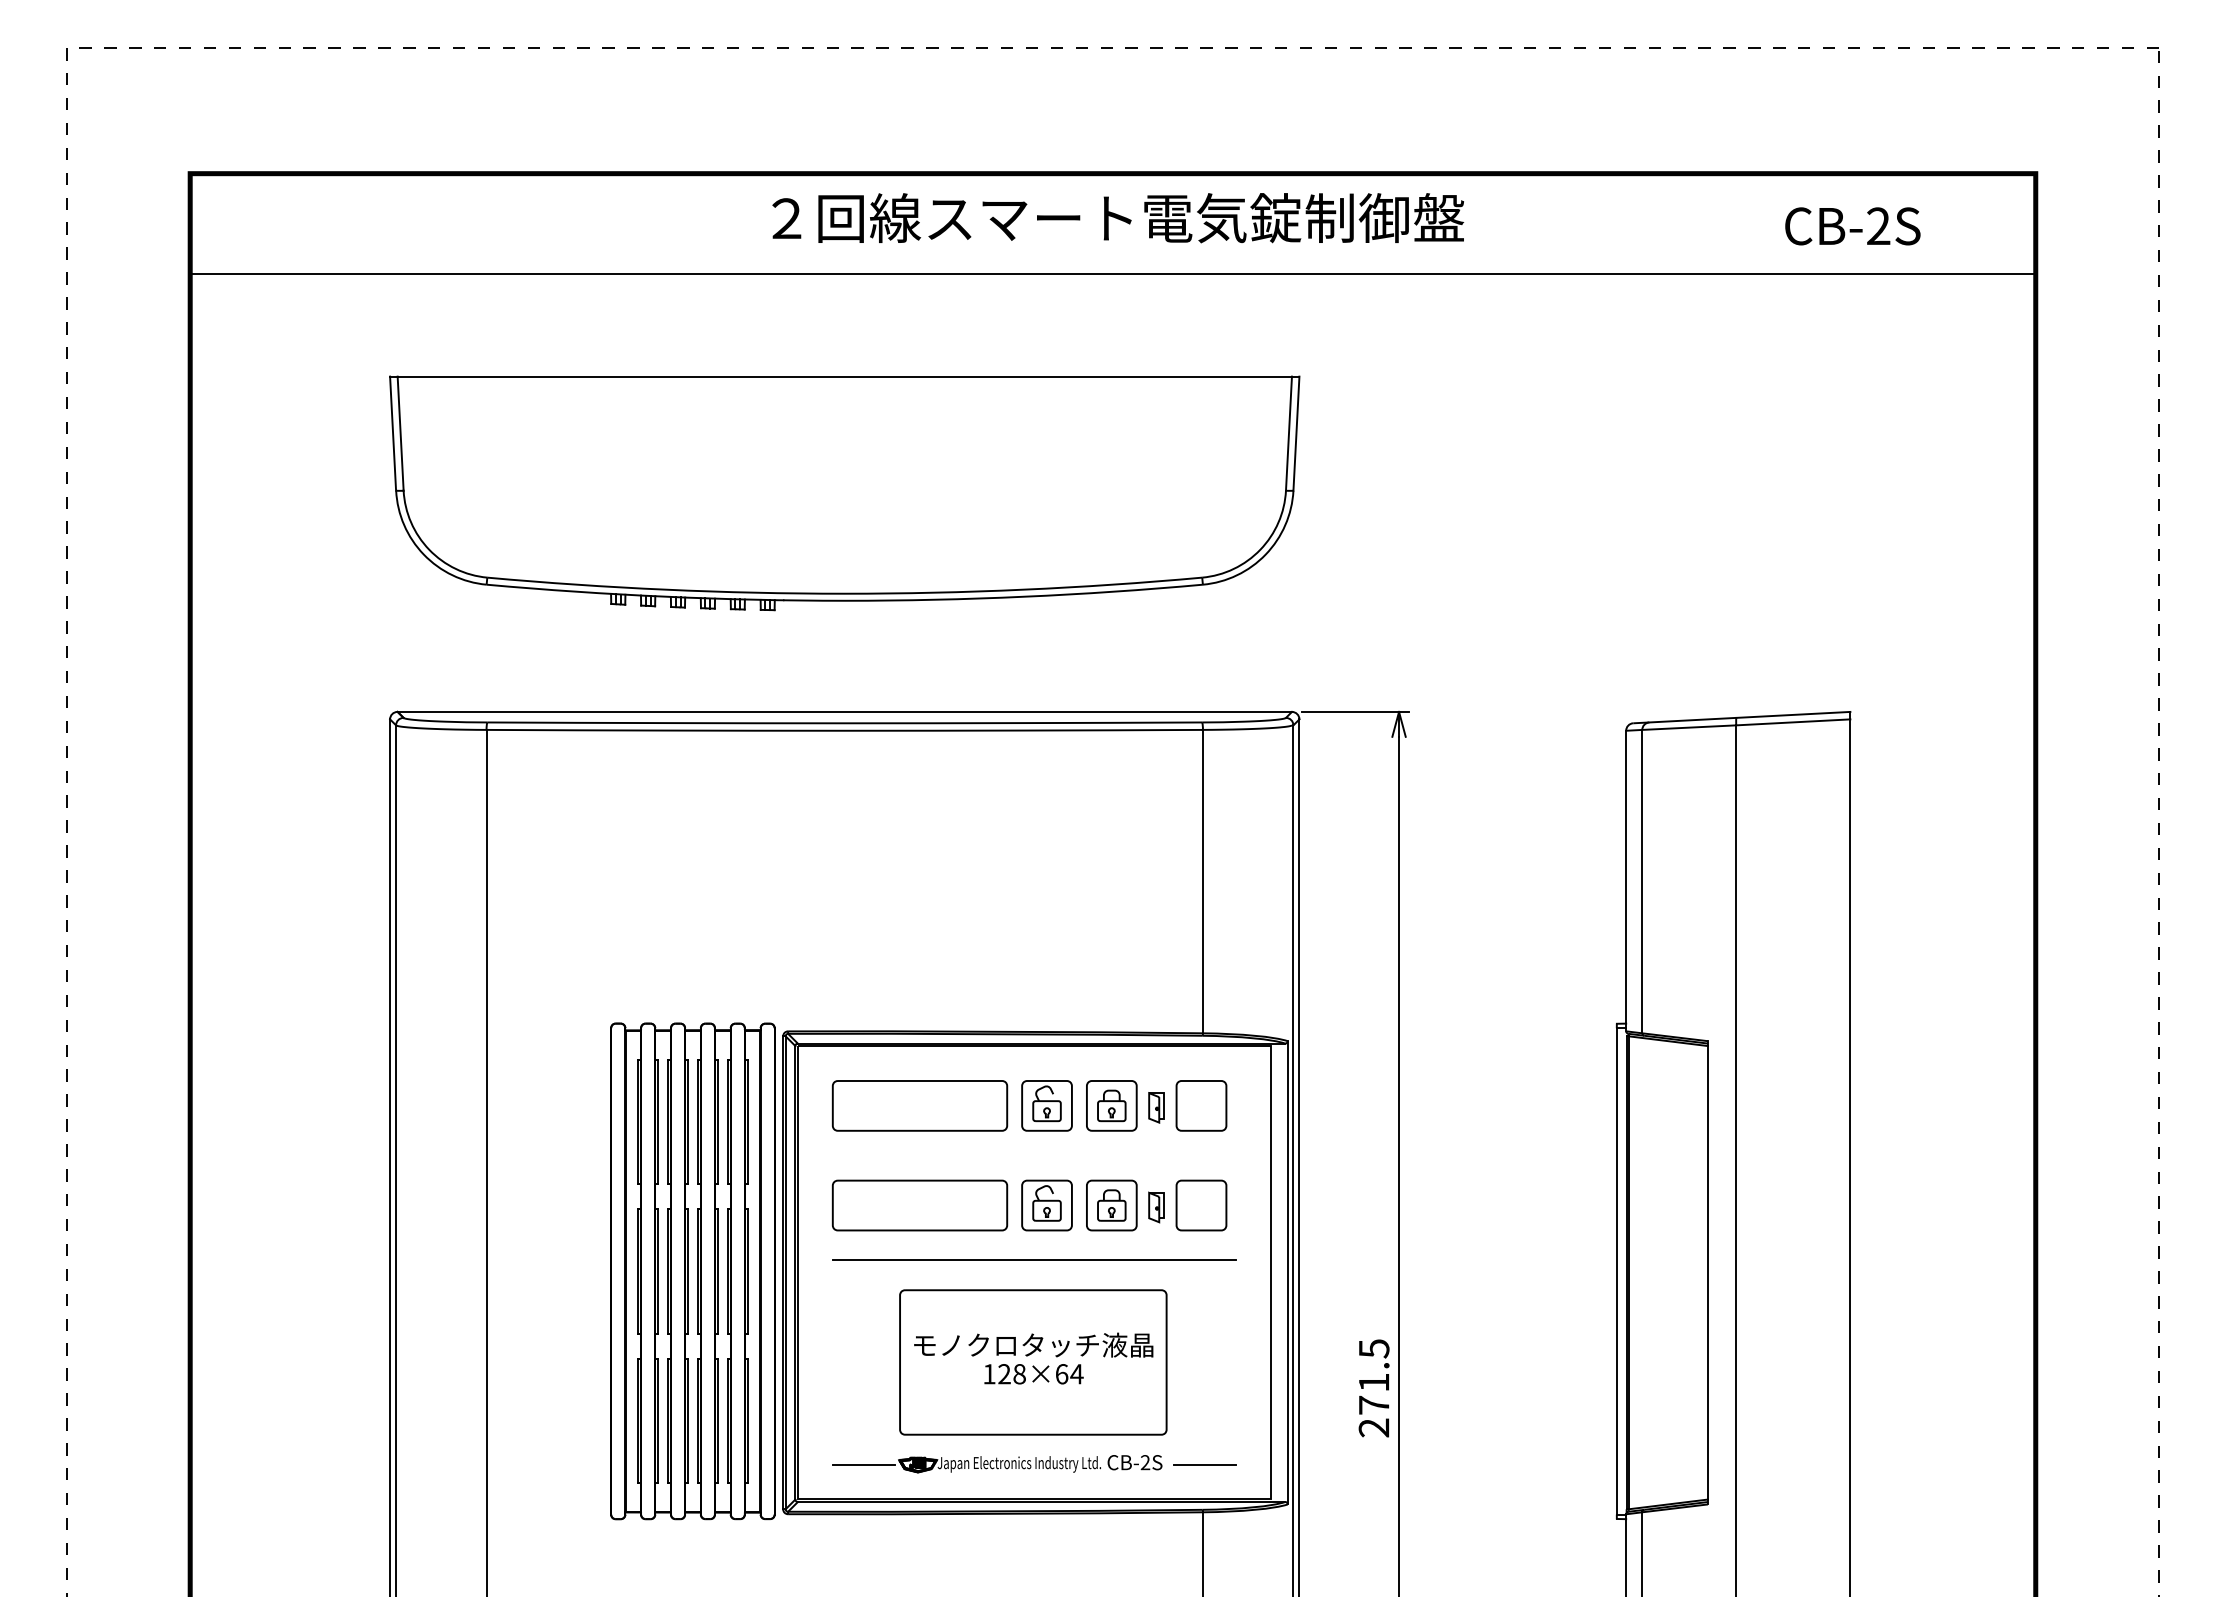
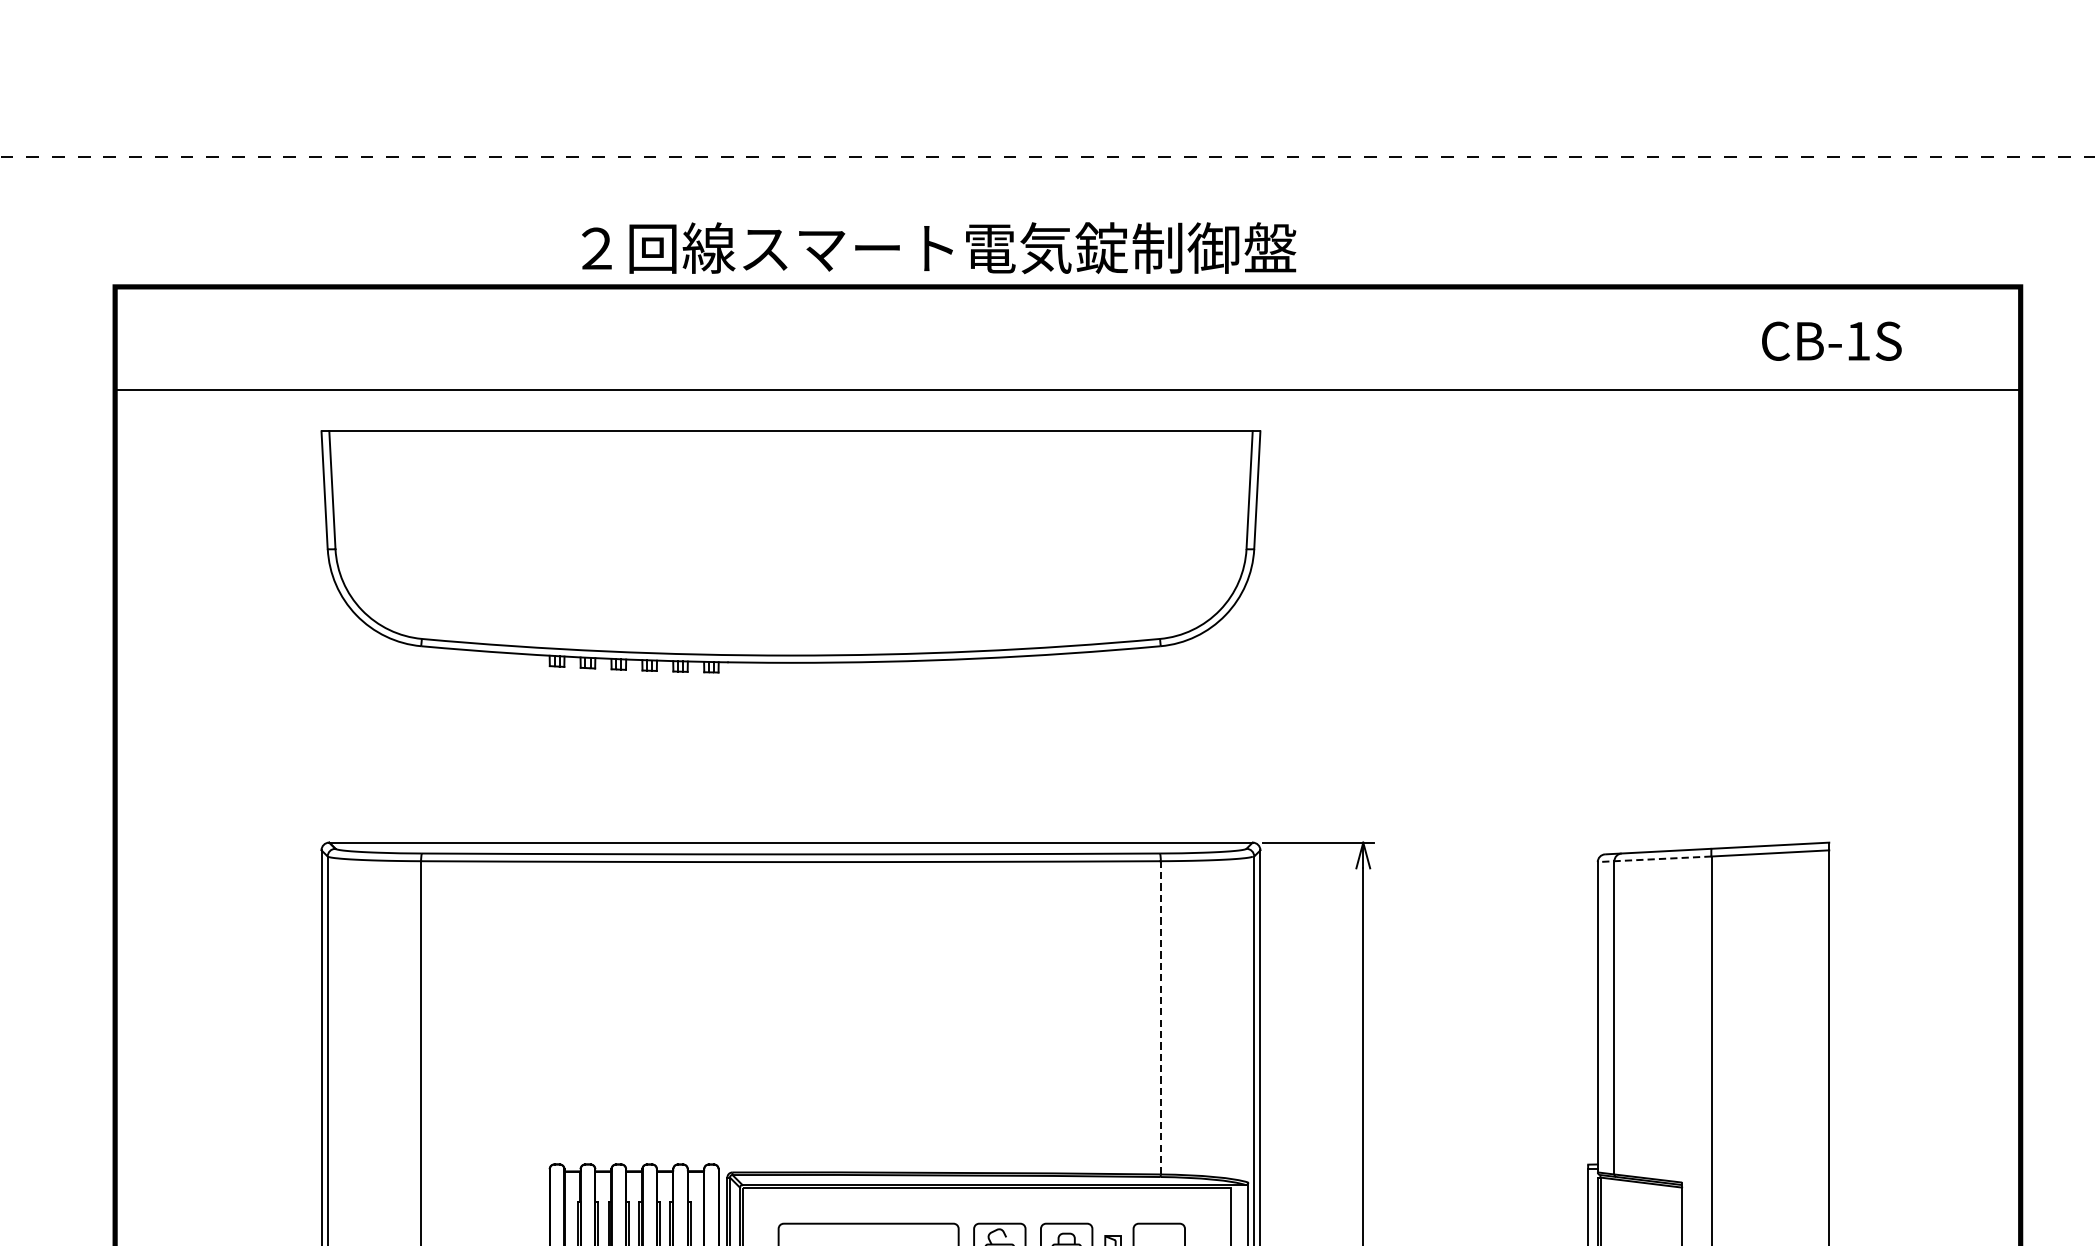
text: (1118, 218) -> (939, 248), moved
text: (1878, 225) -> (1858, 340), CB-2S -> CB-1S
part: (844, 493) -> (790, 552), moved
line: (1679, 728) -> (1652, 859), solid -> dashed
line: (1202, 881) -> (1160, 1017), solid -> dashed

